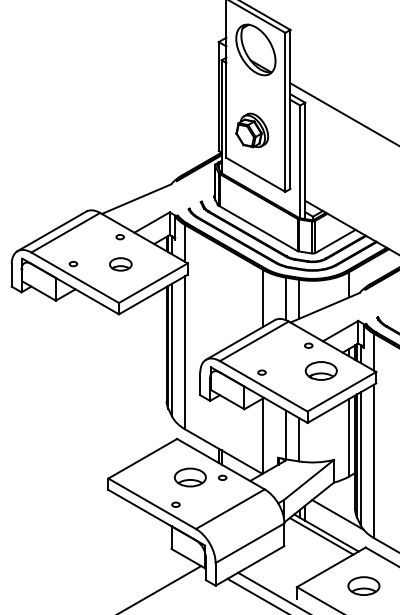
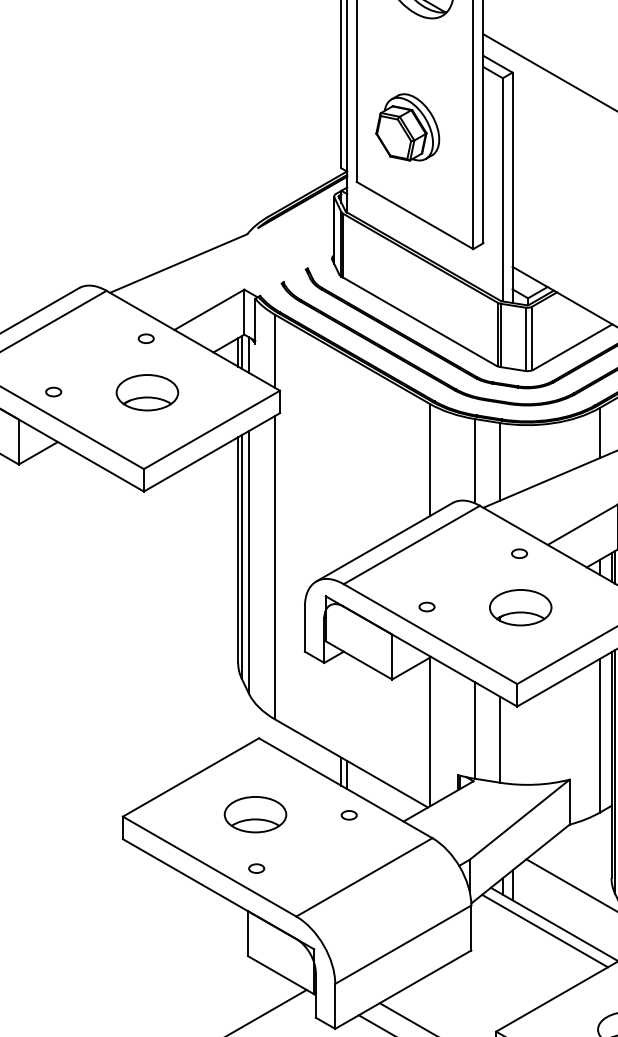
part: (120, 264) -> (146, 392), size x1.43
part: (320, 370) -> (519, 606), moved
part: (190, 477) -> (255, 814), moved

